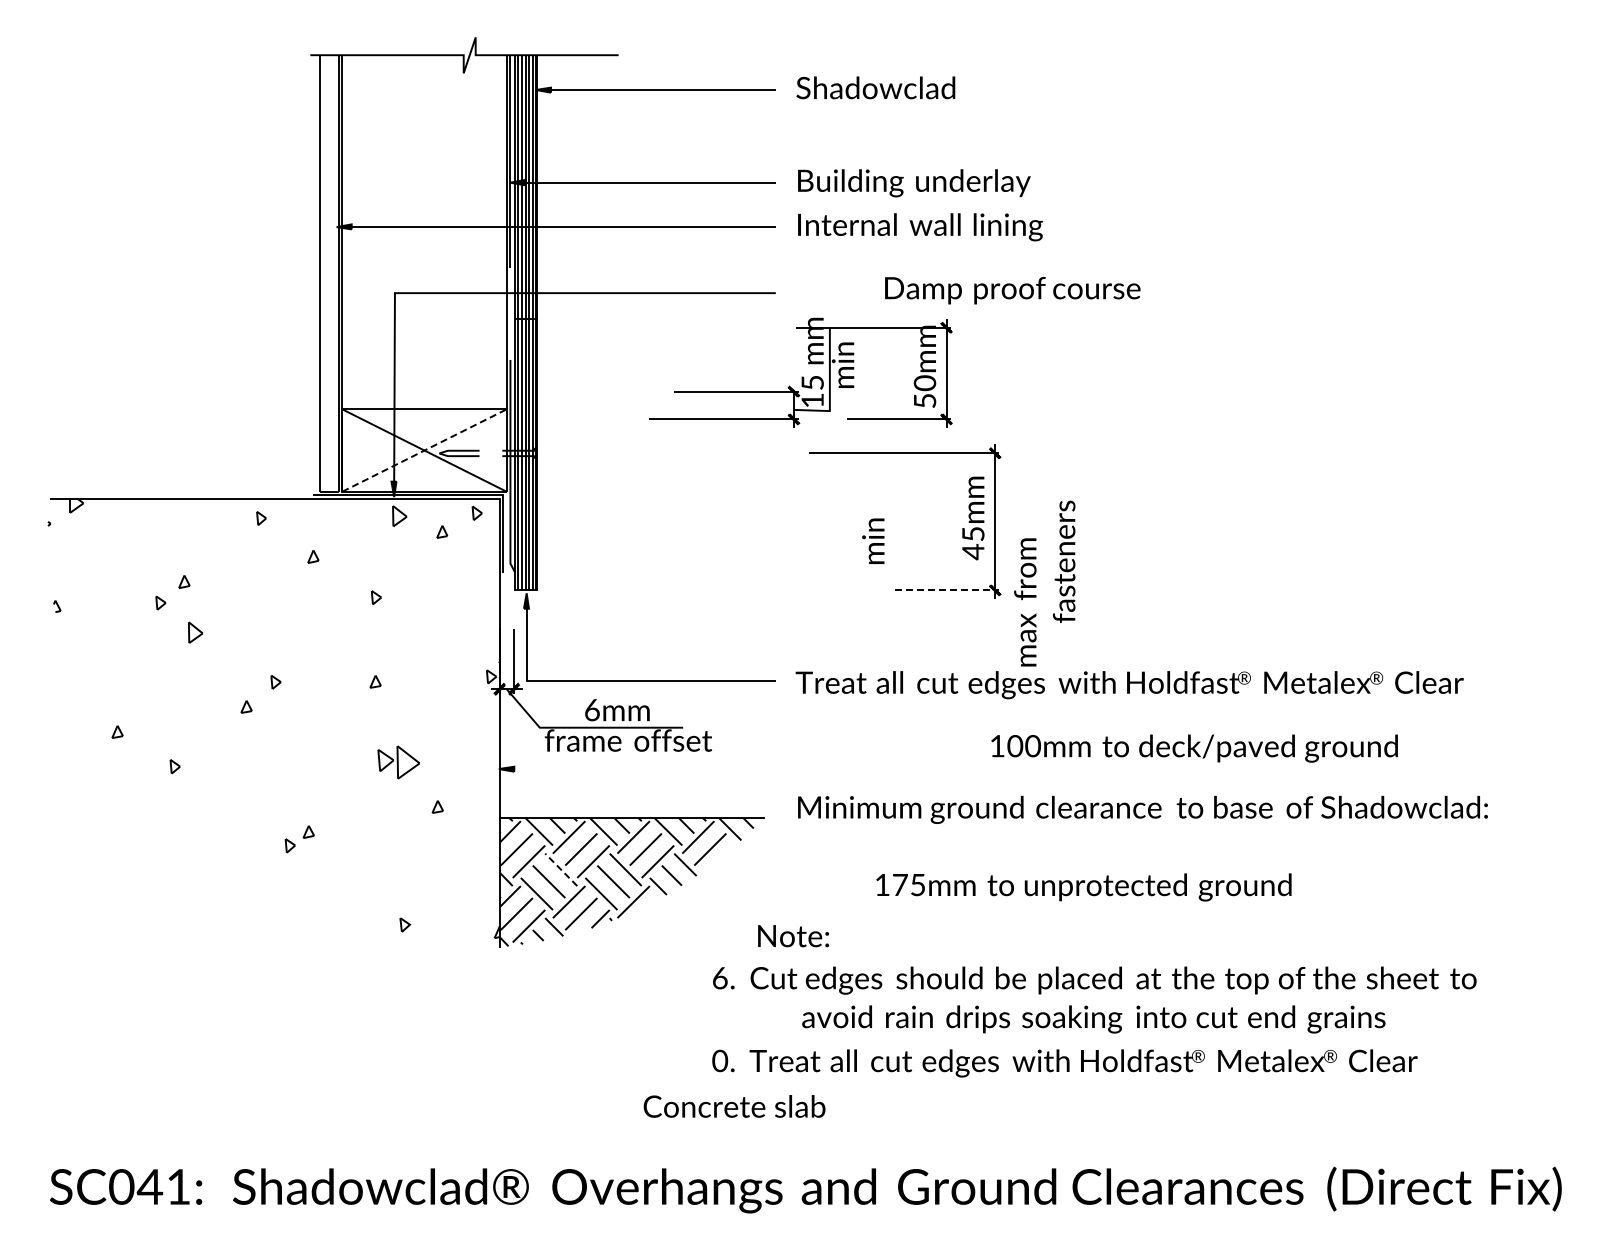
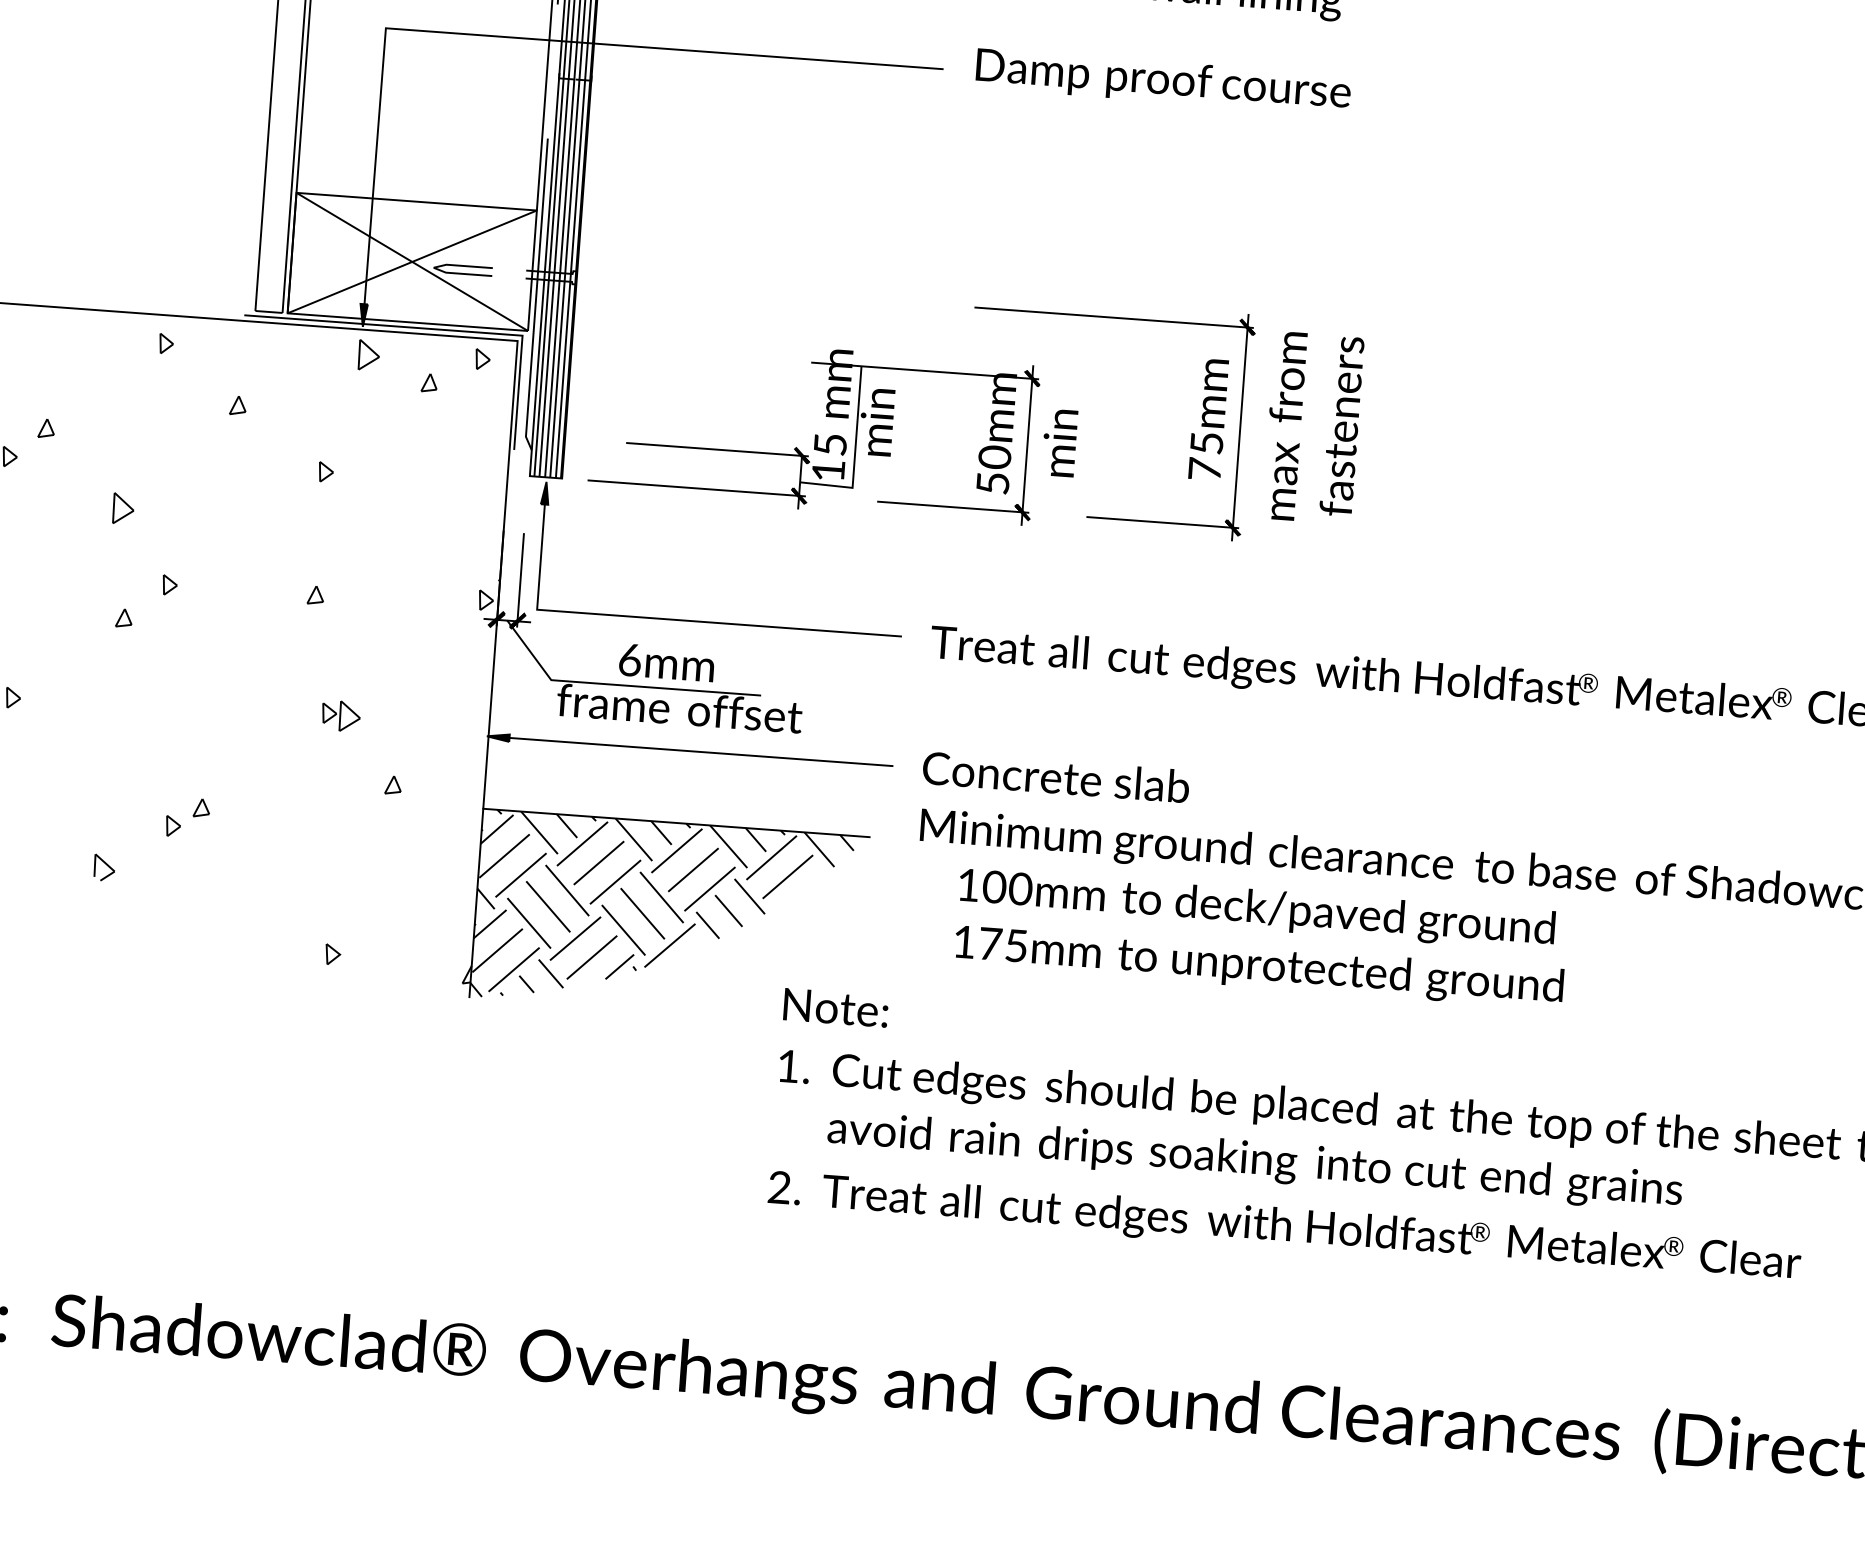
text: (1012, 290) -> (1163, 81), moved
part: (800, 372) -> (813, 428), moved
line: (424, 450) -> (412, 261), dashed -> solid
text: (973, 551) -> (1205, 468), 45mm -> 75mm
text: (1064, 561) -> (1342, 425), moved
line: (947, 590) -> (1163, 523), dashed -> solid
text: (1025, 602) -> (1284, 426), moved
part: (195, 632) -> (123, 508), moved
text: (1194, 748) -> (1256, 909), moved
part: (398, 762) -> (340, 715), size x0.62
line: (644, 769) -> (700, 752), added
line: (561, 869) -> (567, 890), dashed -> solid
part: (245, 877) -> (104, 867), added
text: (1083, 887) -> (1258, 967), moved
text: (793, 936) -> (835, 1008), moved
text: (720, 978) -> (788, 1066), 6. -> 1.
text: (1093, 1019) -> (1254, 1161), moved
text: (720, 1061) -> (779, 1188), 0. -> 2.
text: (734, 1106) -> (1056, 777), moved

